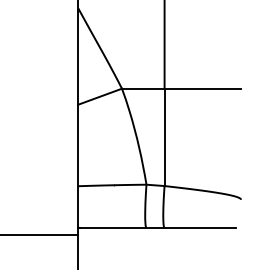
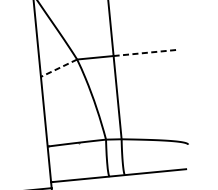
line: (203, 88) -> (146, 52), solid -> dashed
line: (99, 96) -> (58, 68), solid -> dashed

